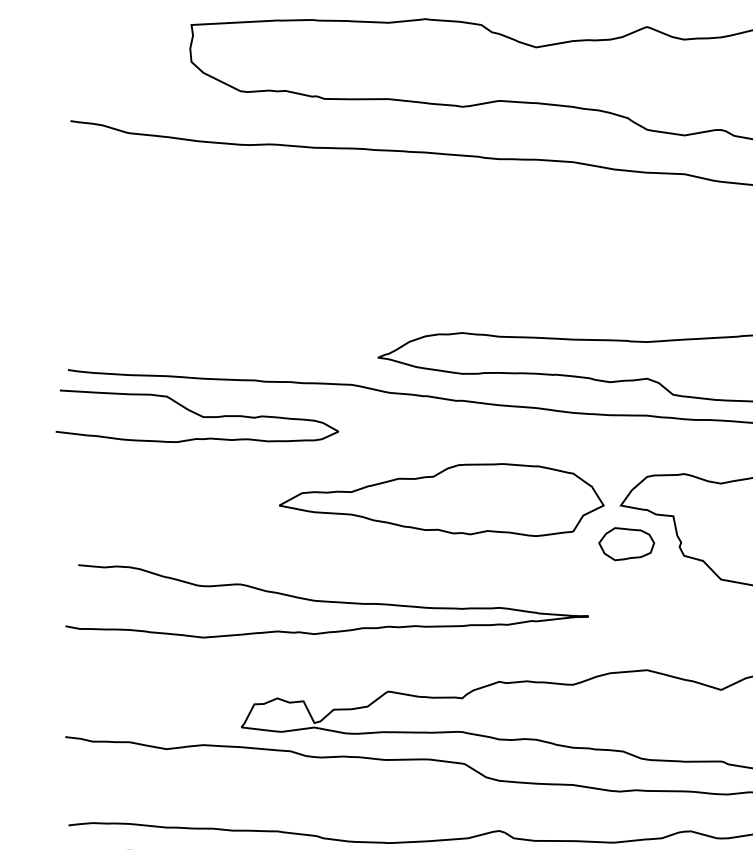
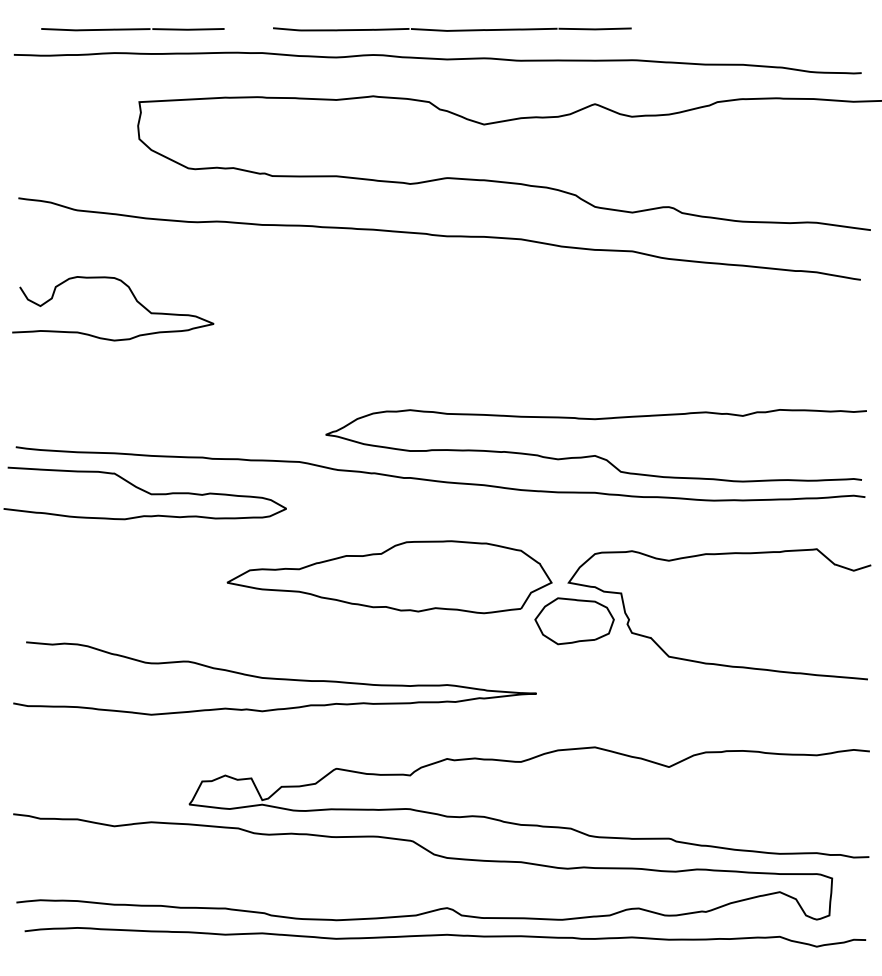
curve: (185, 220) -> (133, 297), added
part: (626, 544) -> (574, 621), size x1.43

